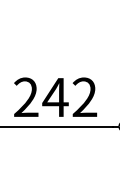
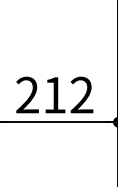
text: (55, 97) -> (54, 95), 242 -> 212

